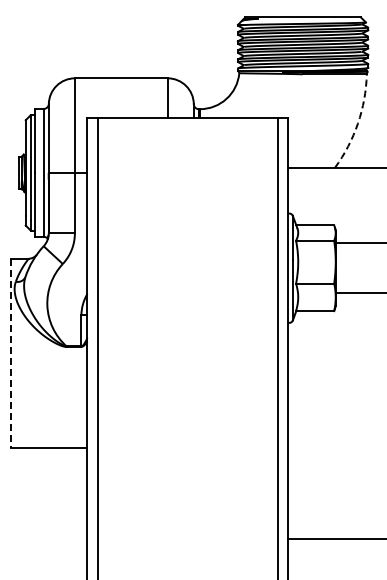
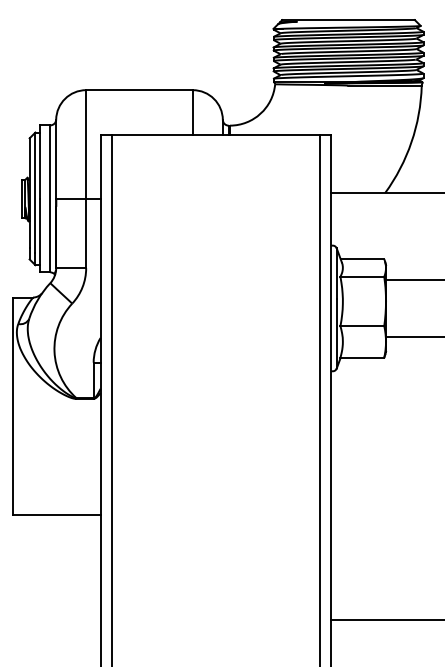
arc: (357, 123) -> (411, 142), dashed -> solid
line: (11, 353) -> (13, 406), dashed -> solid

